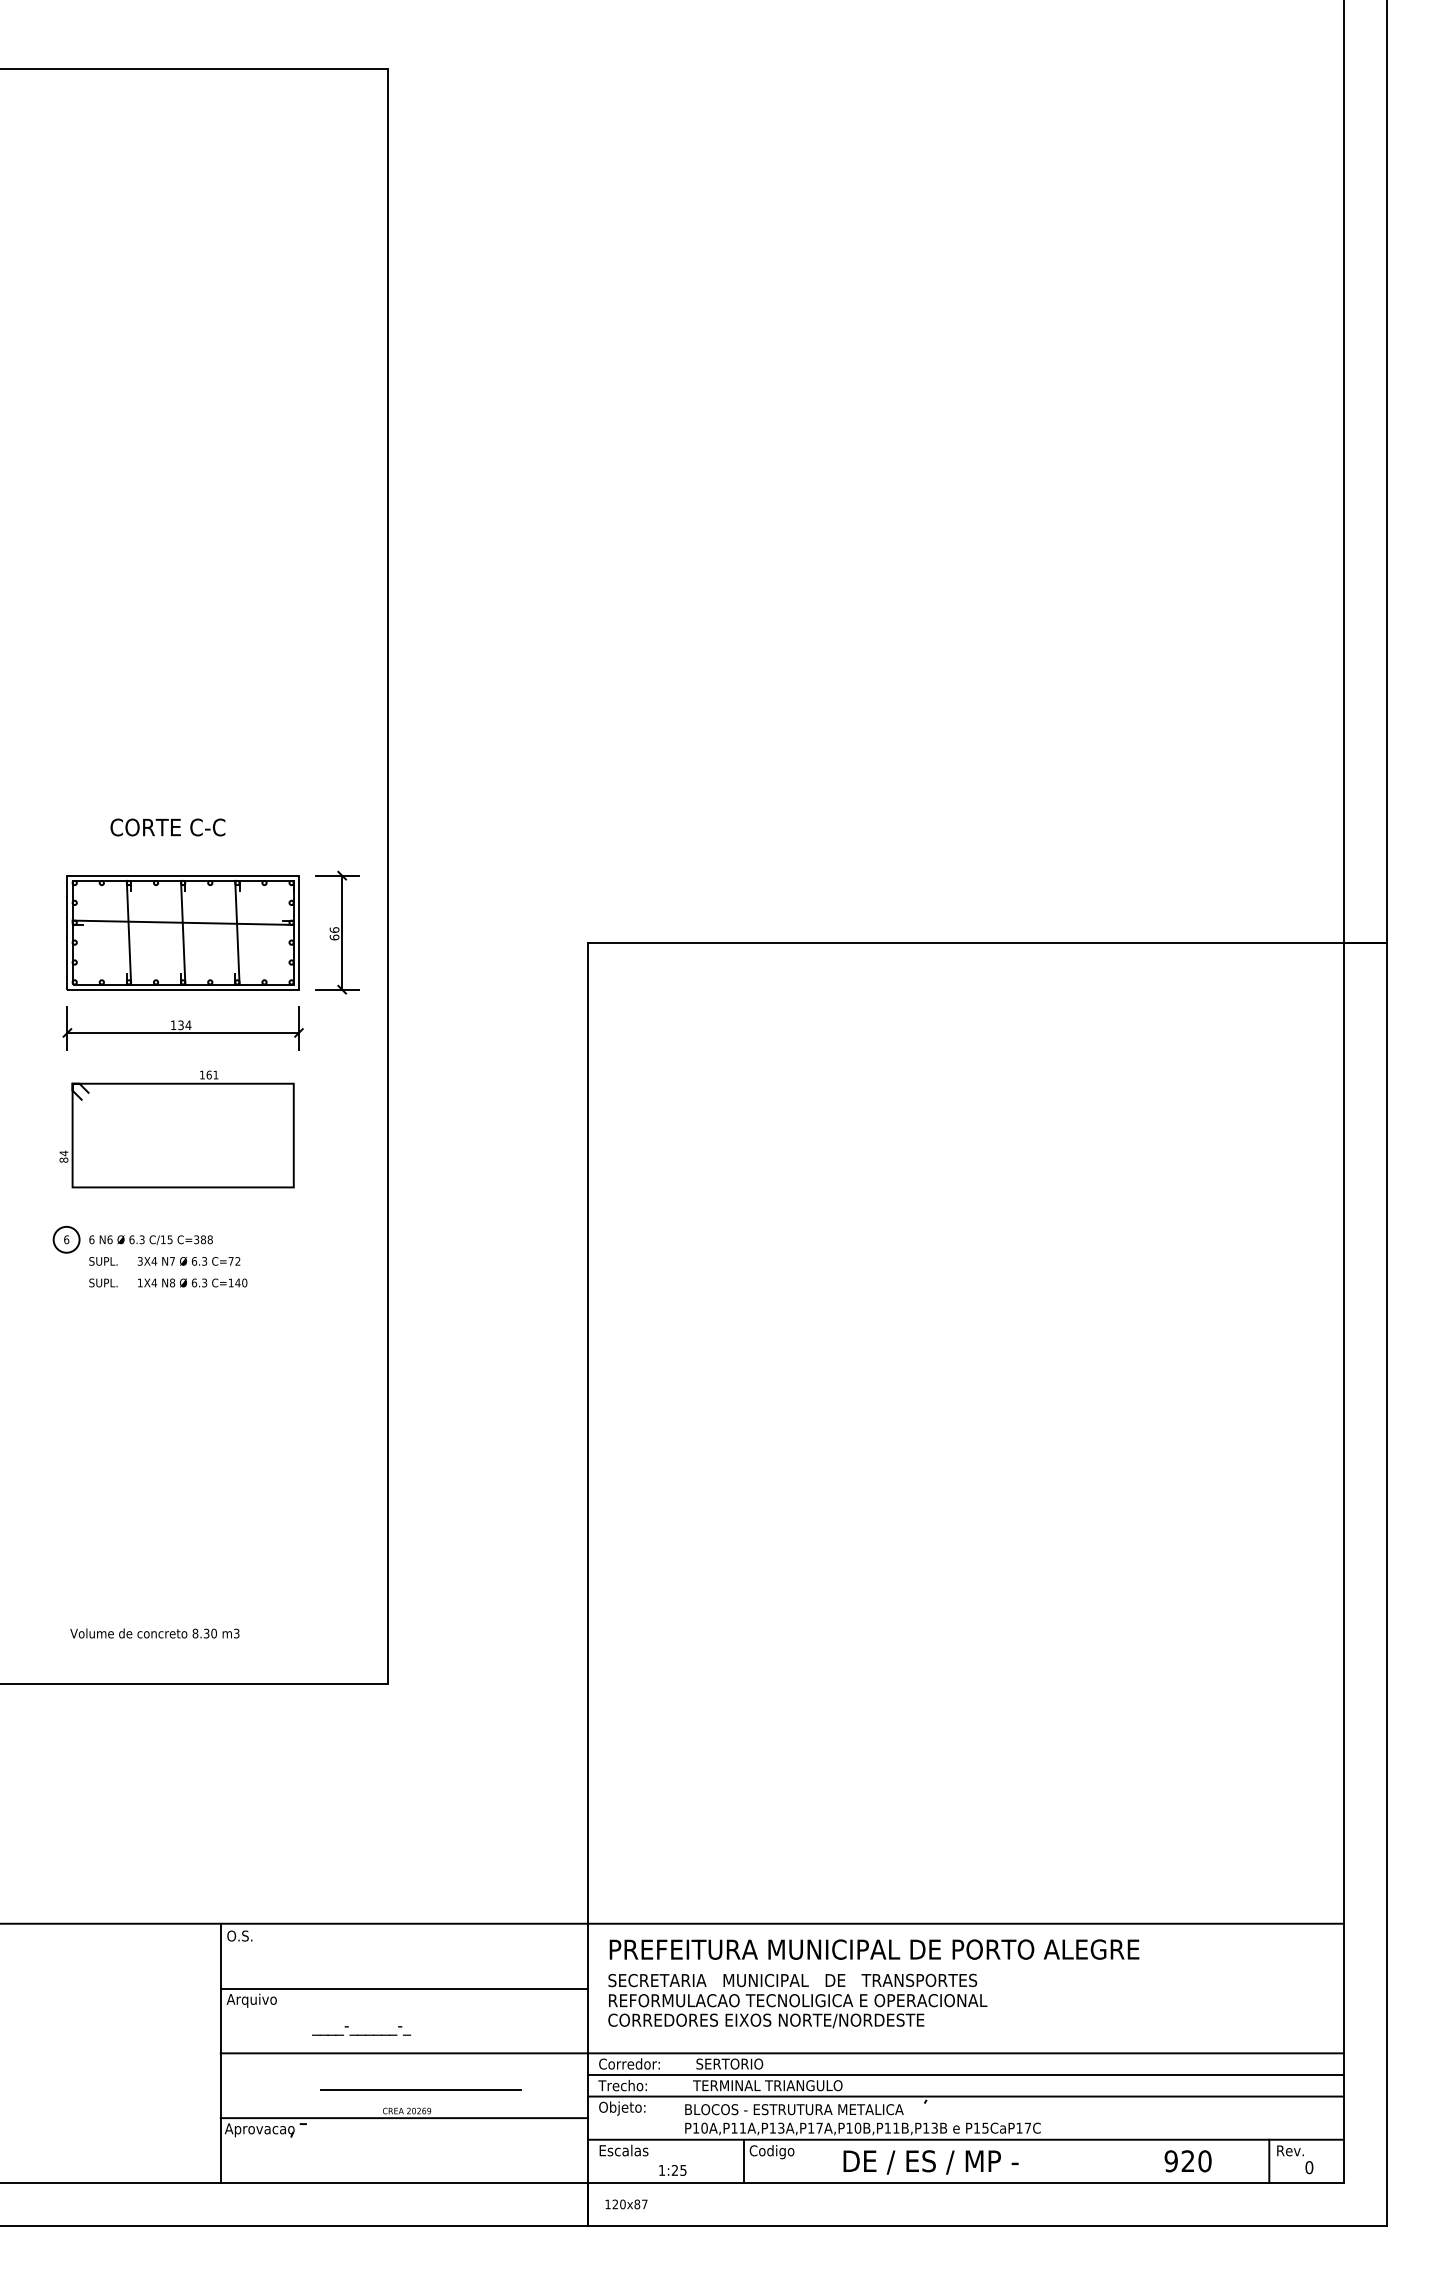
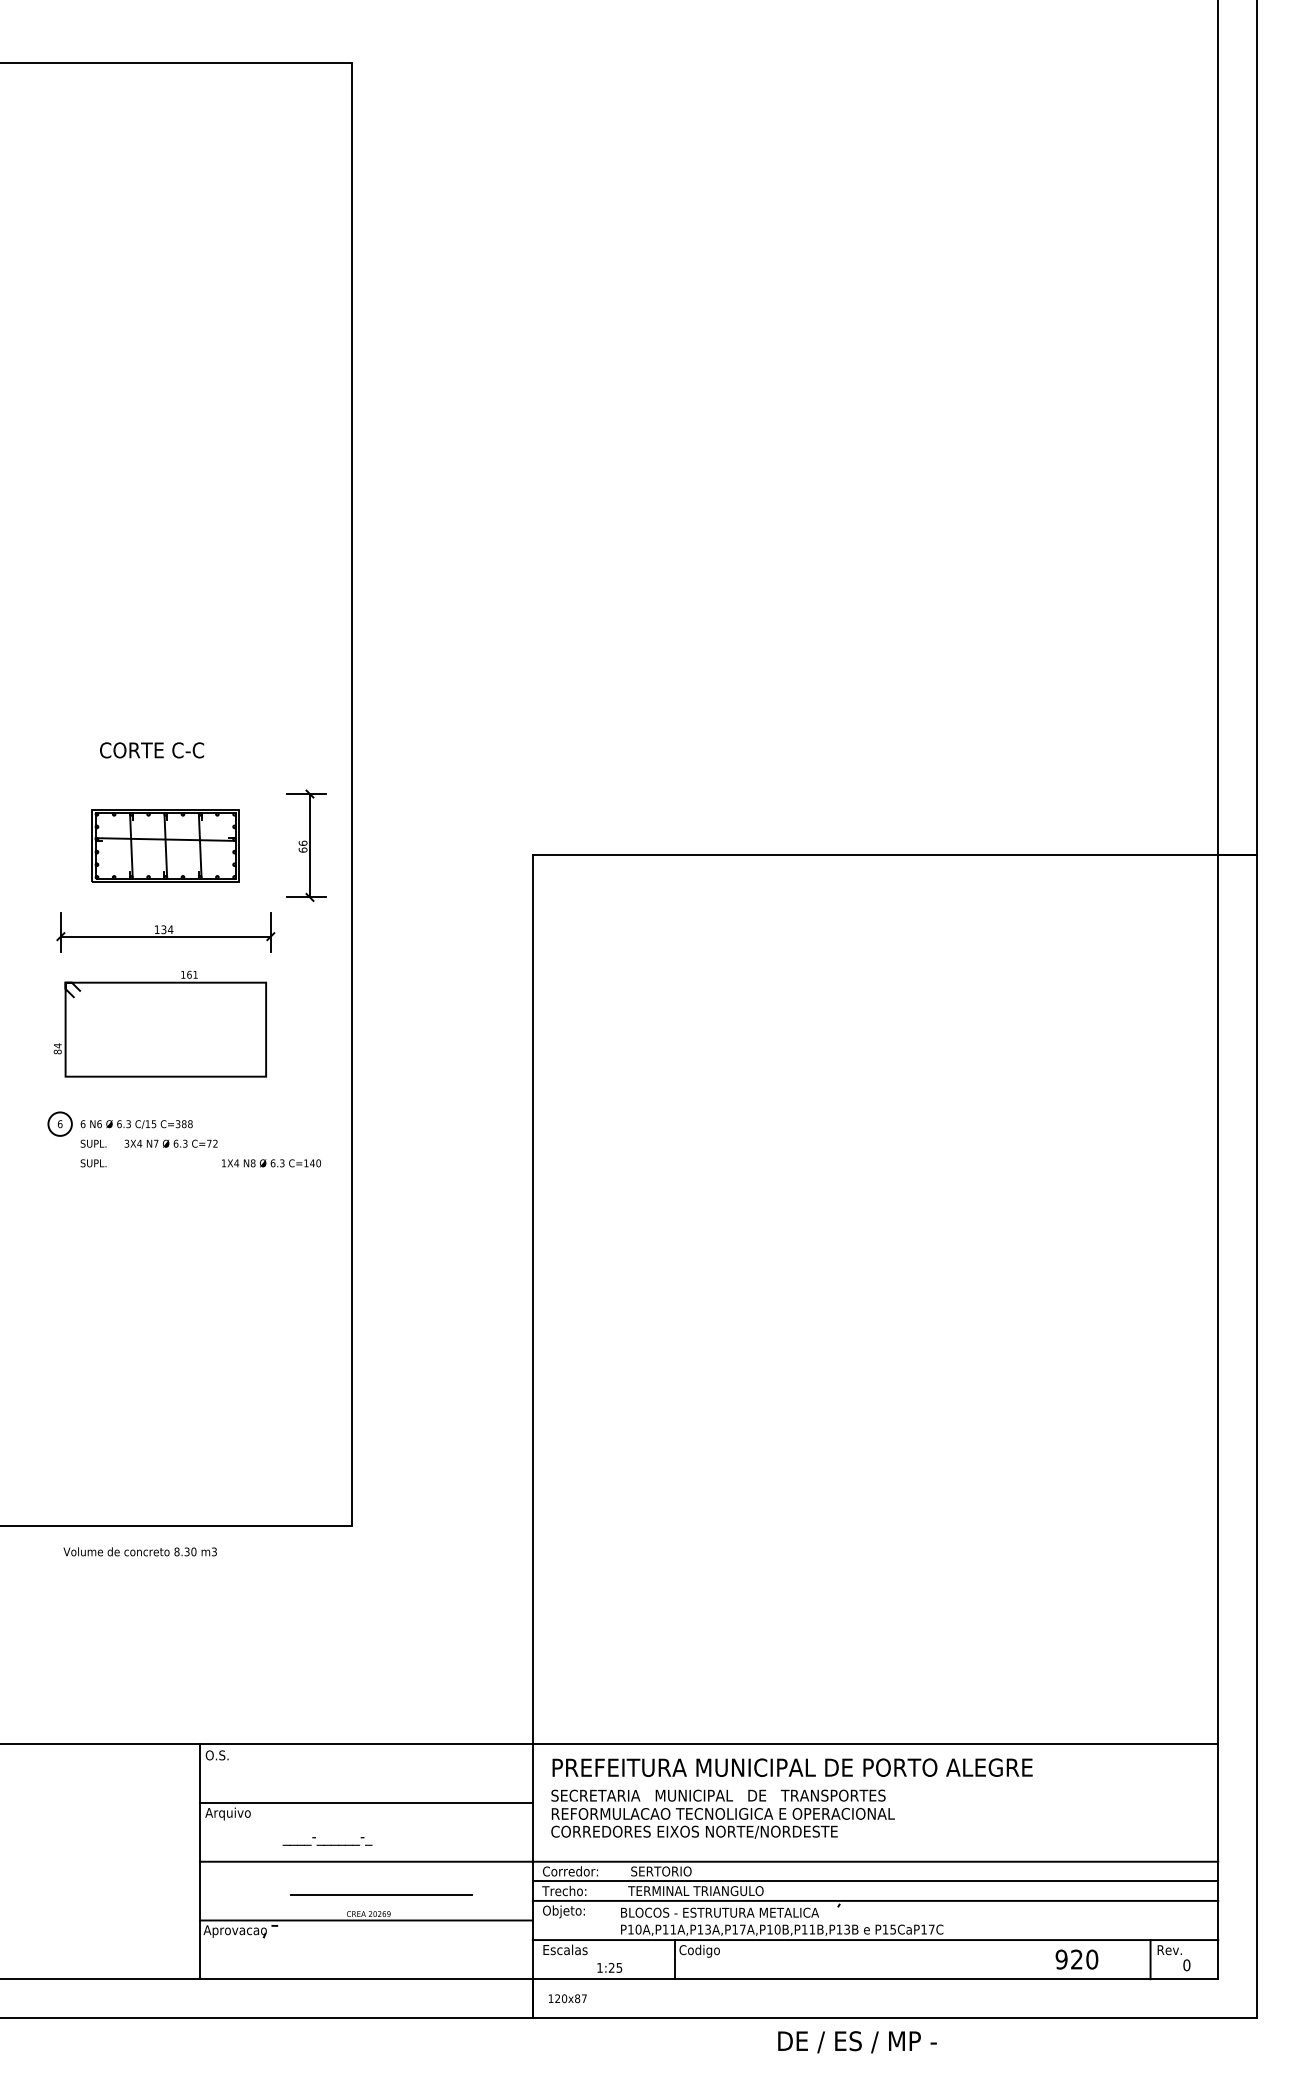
part: (182, 932) -> (165, 845), size x0.7
text: (192, 1282) -> (271, 1162), moved
text: (154, 1633) -> (139, 1551), moved
text: (930, 2162) -> (856, 2042), moved

